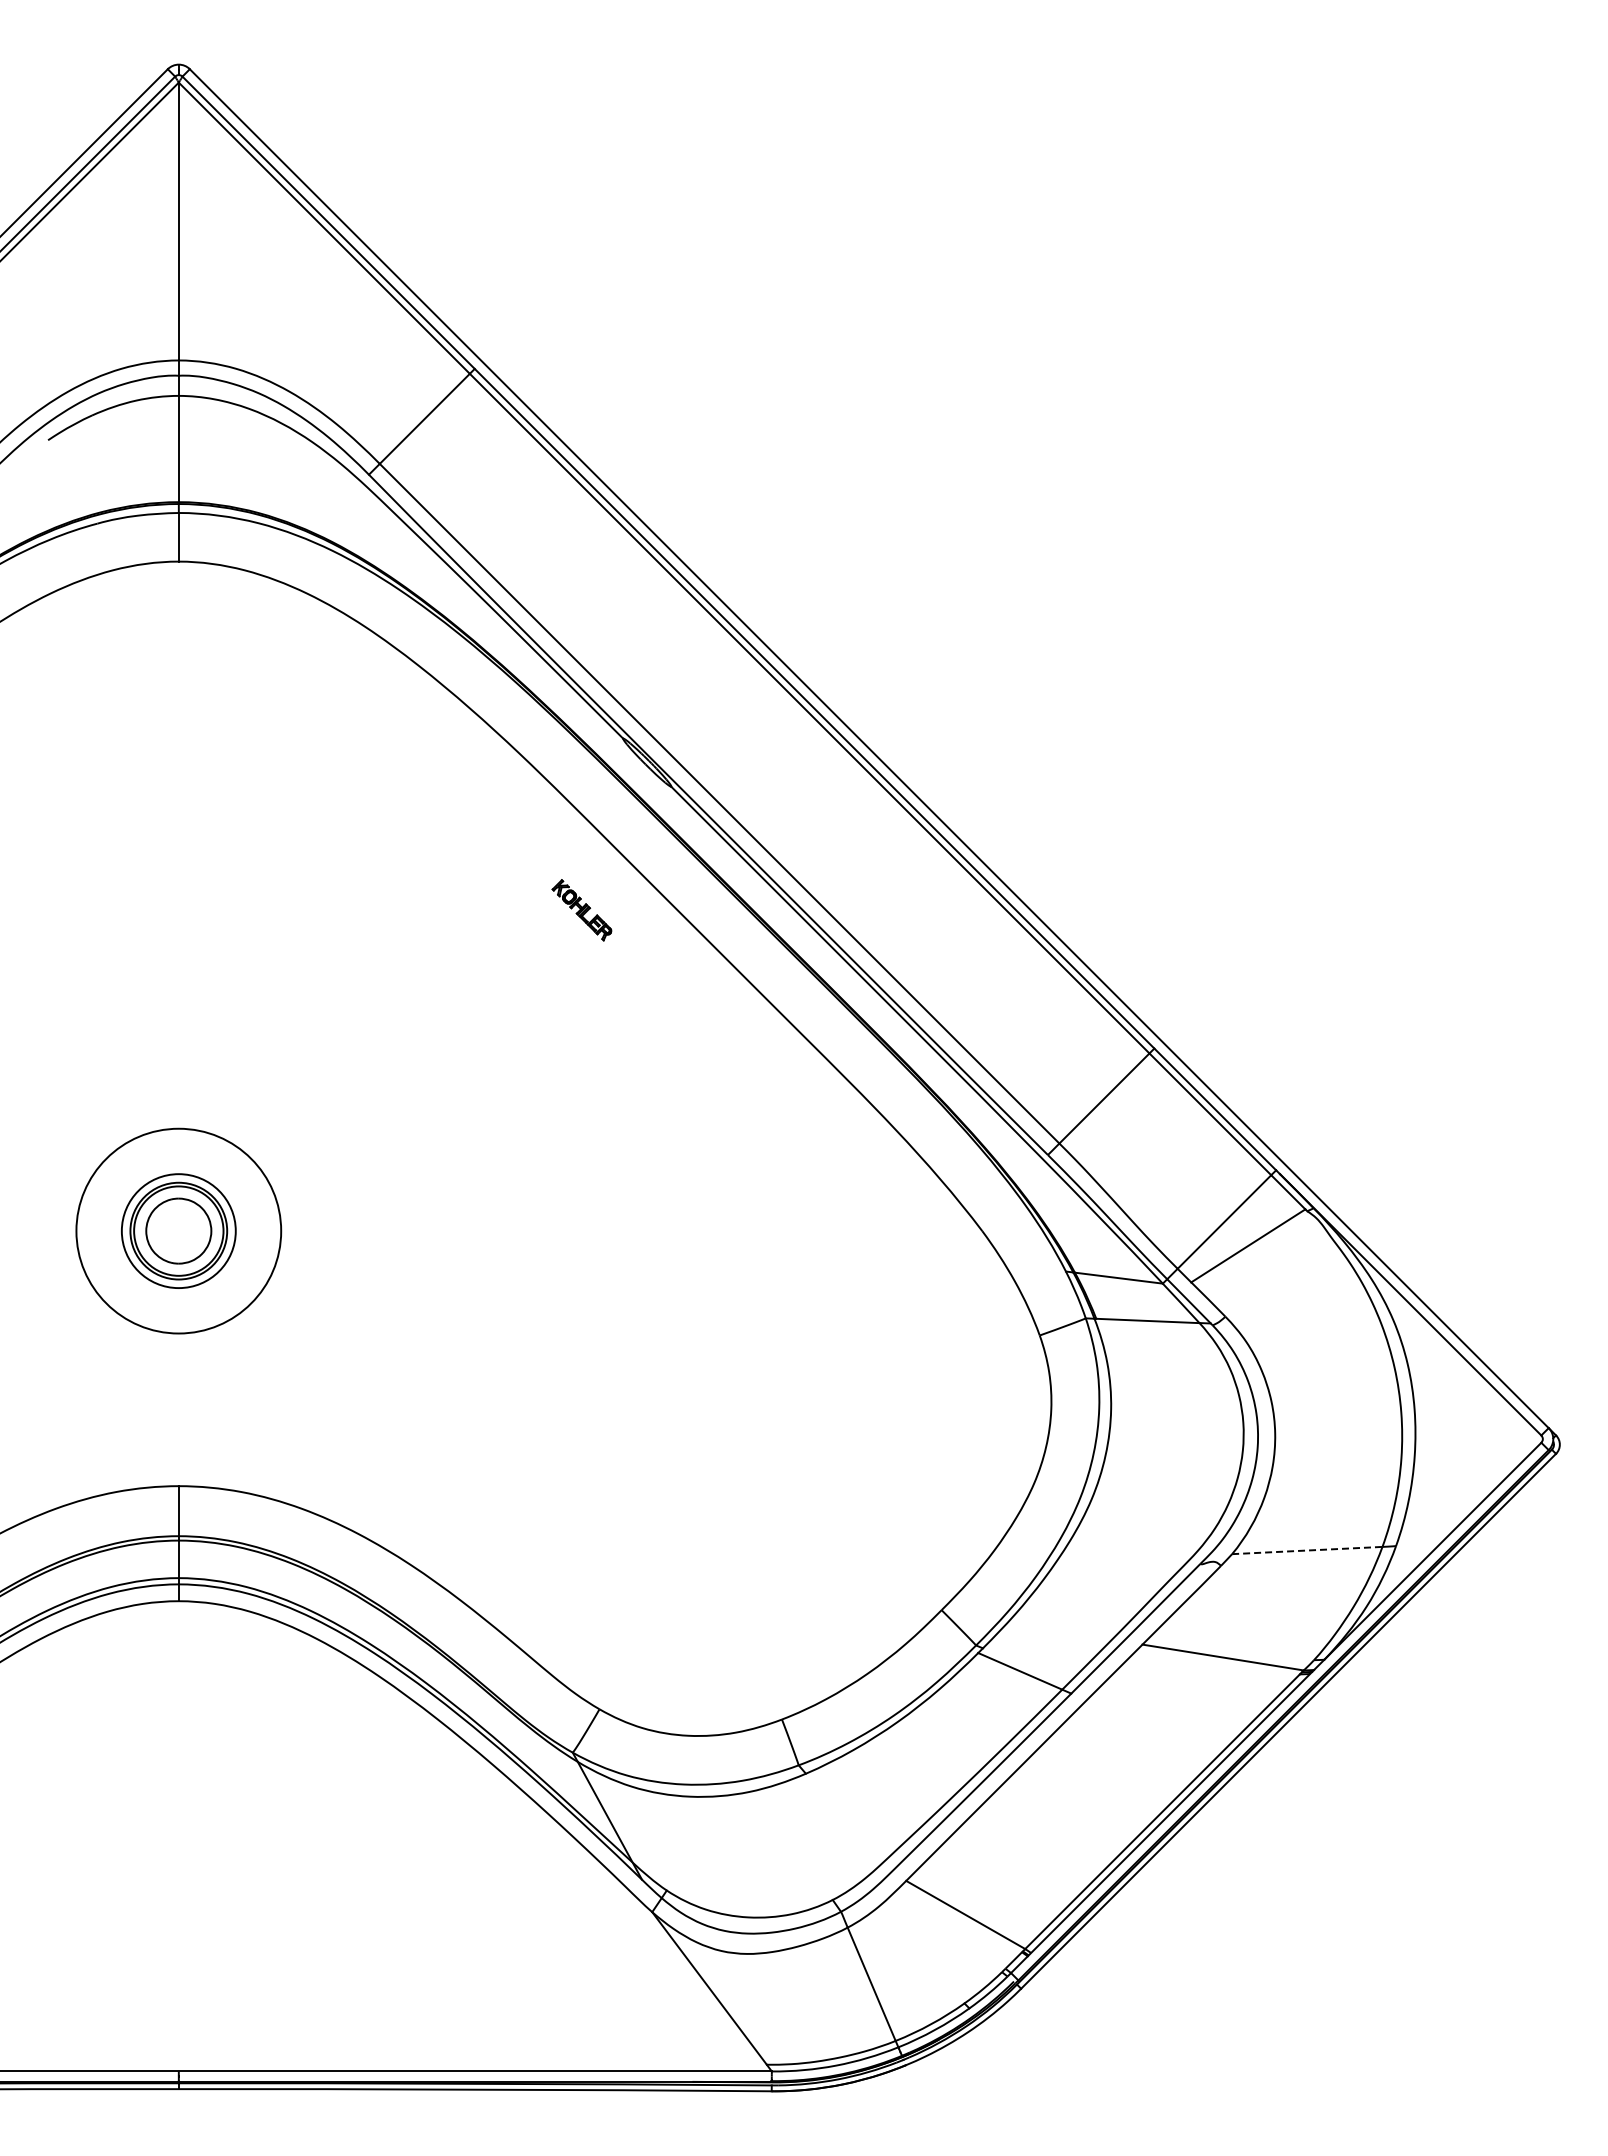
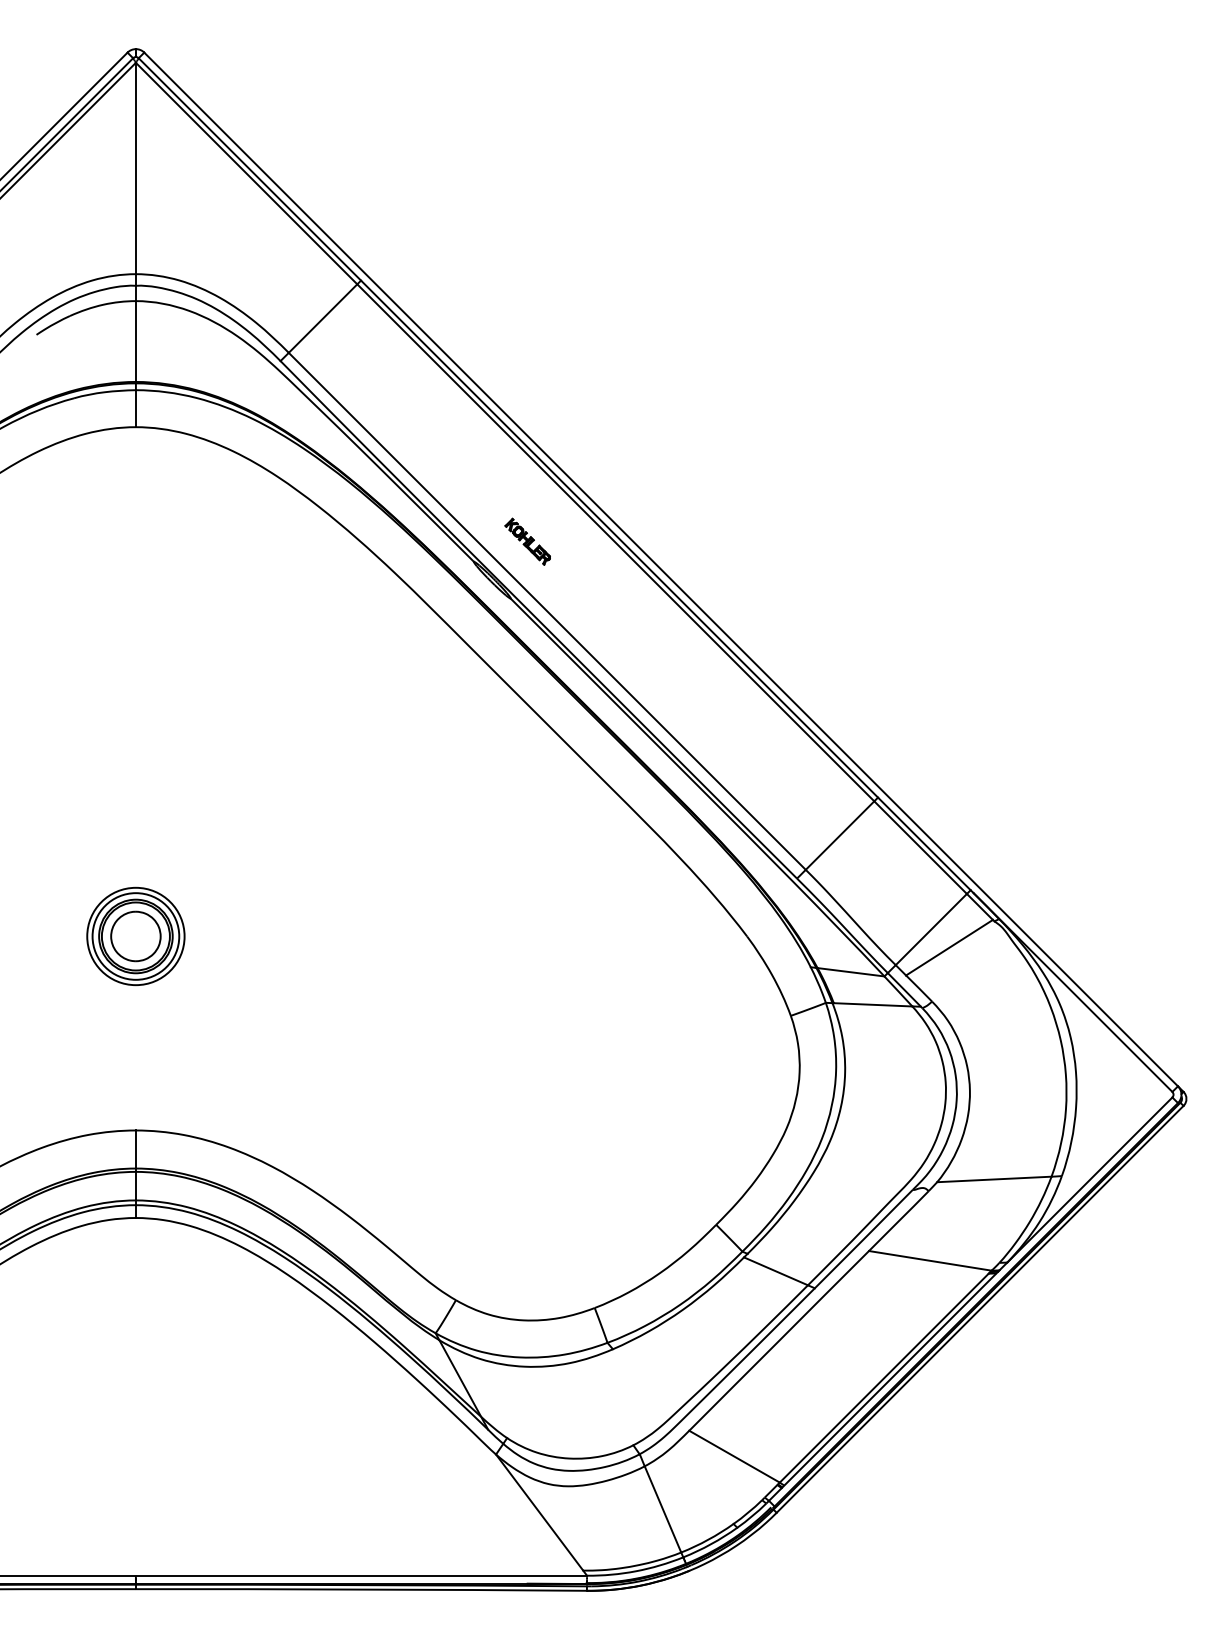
part: (581, 910) -> (527, 541), moved
circle: (178, 1231) -> (135, 936), size x0.62
line: (1307, 1550) -> (994, 1179), dashed -> solid

